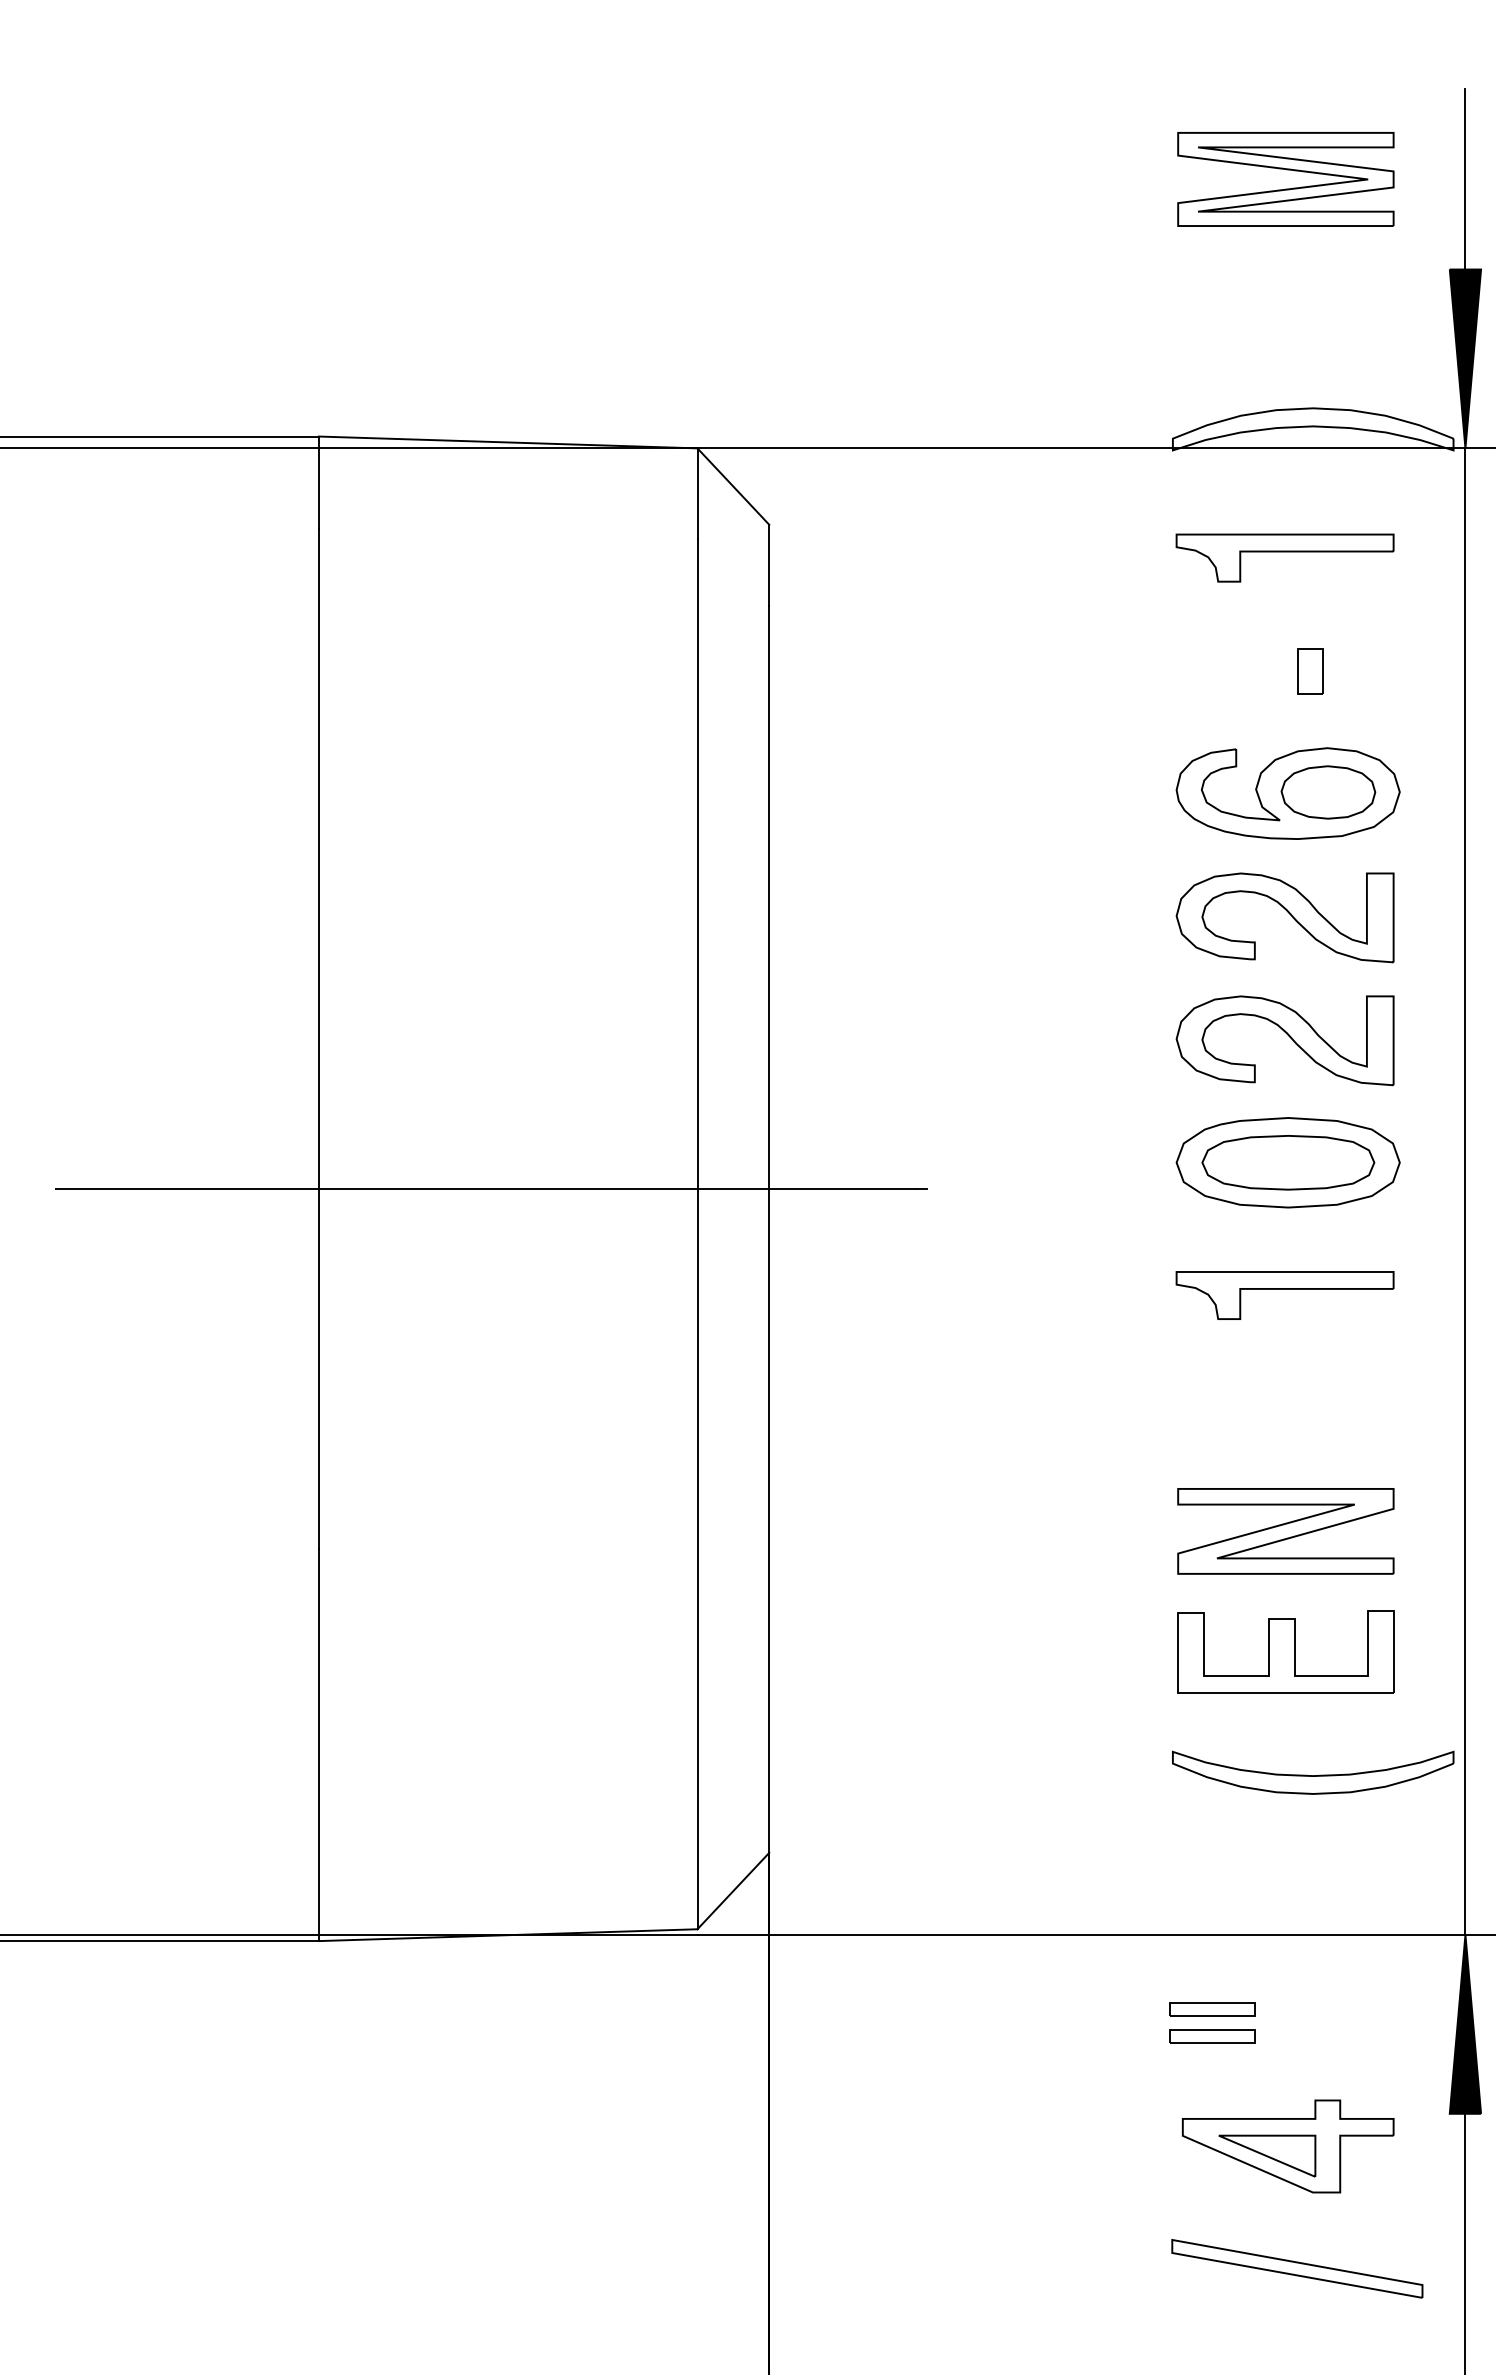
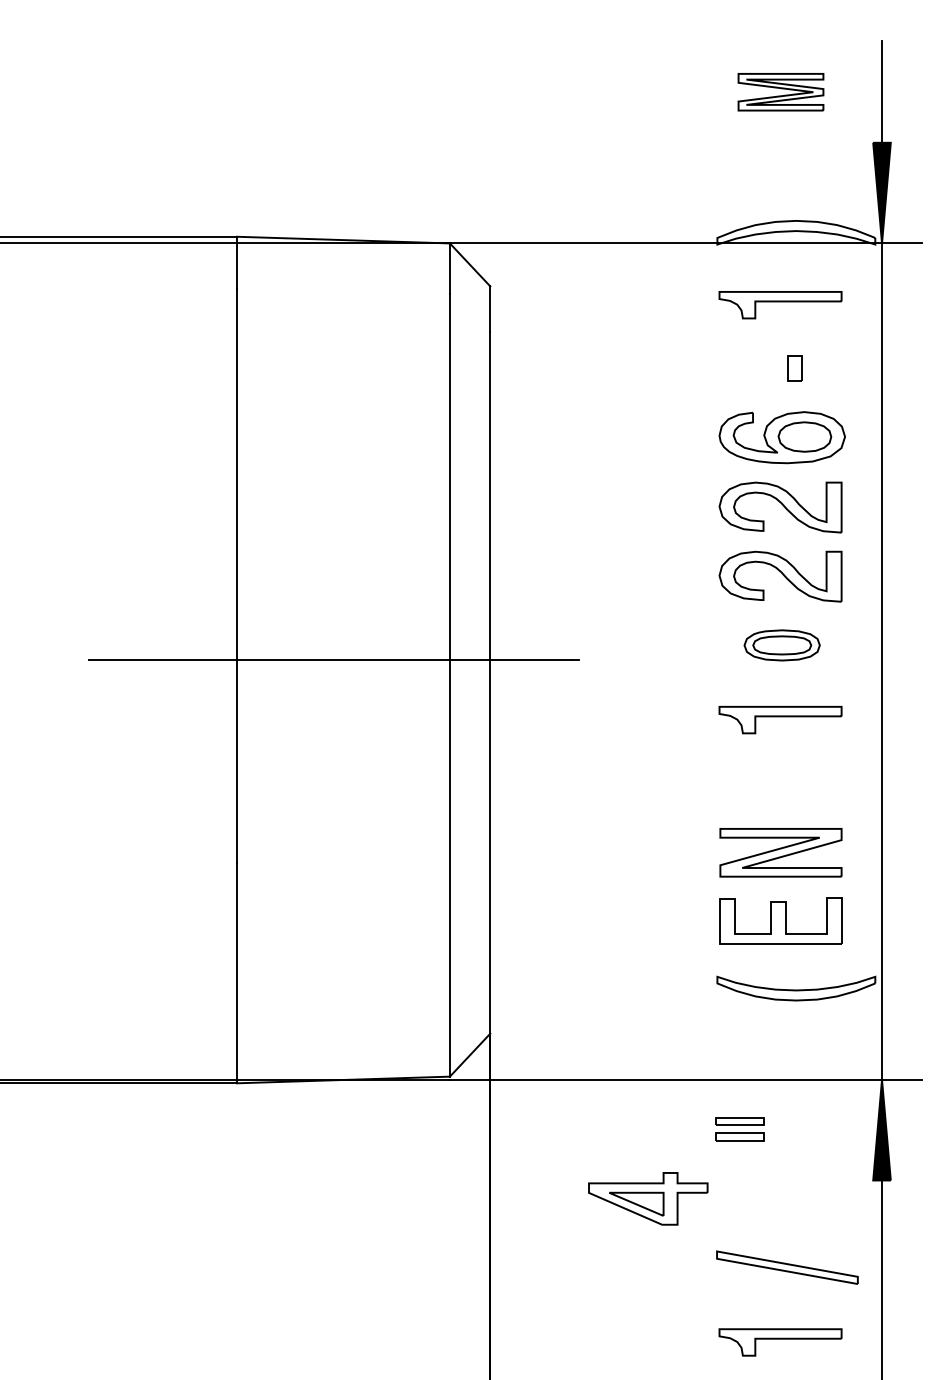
part: (1285, 180) -> (780, 92), size x0.7
part: (1286, 1162) -> (781, 645), size x0.6
part: (1288, 2145) -> (648, 1198), moved

